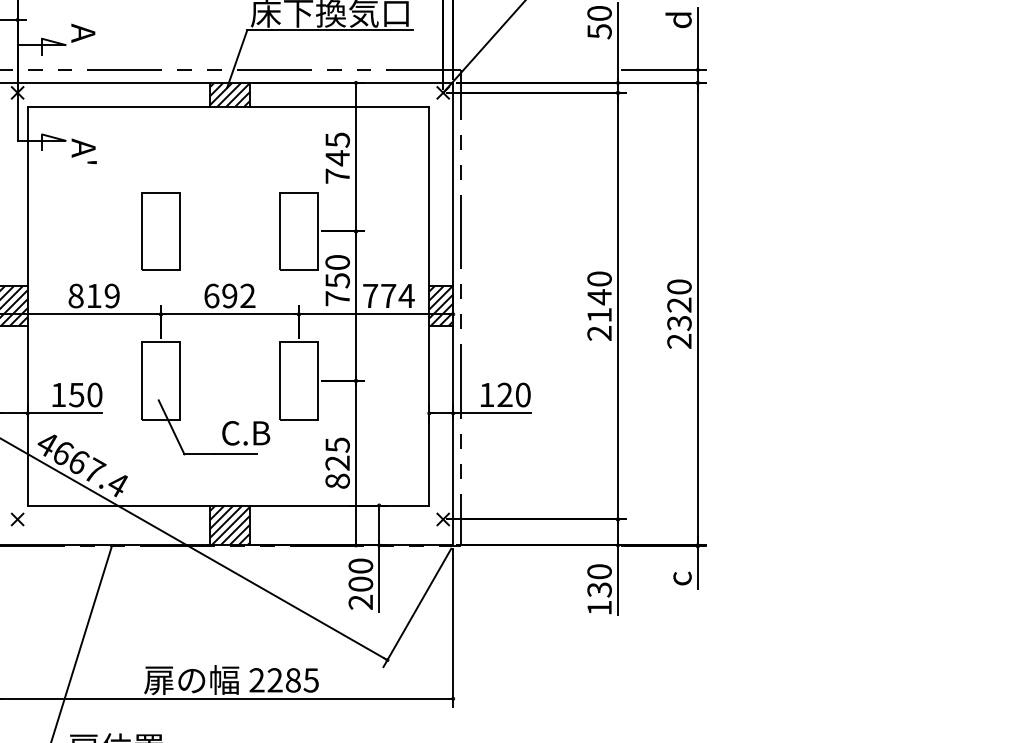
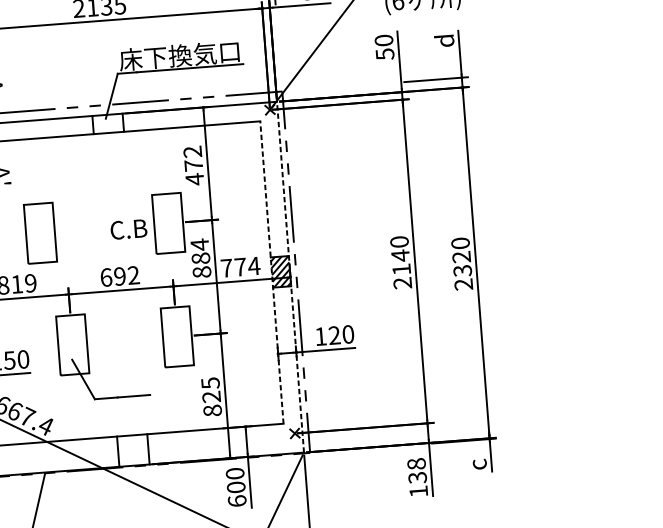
hatch: (229, 94) -> (108, 123), removed
text: (337, 158) -> (193, 165), 745 -> 472
part: (160, 231) -> (40, 233), moved
text: (337, 280) -> (200, 258), 750 -> 884
line: (429, 305) -> (272, 272), solid -> dashed
line: (453, 313) -> (290, 276), solid -> dashed
text: (246, 433) -> (129, 229), moved
hatch: (229, 525) -> (133, 450), removed
text: (599, 571) -> (416, 463), 130 -> 138
text: (360, 601) -> (236, 500), 200 -> 600

